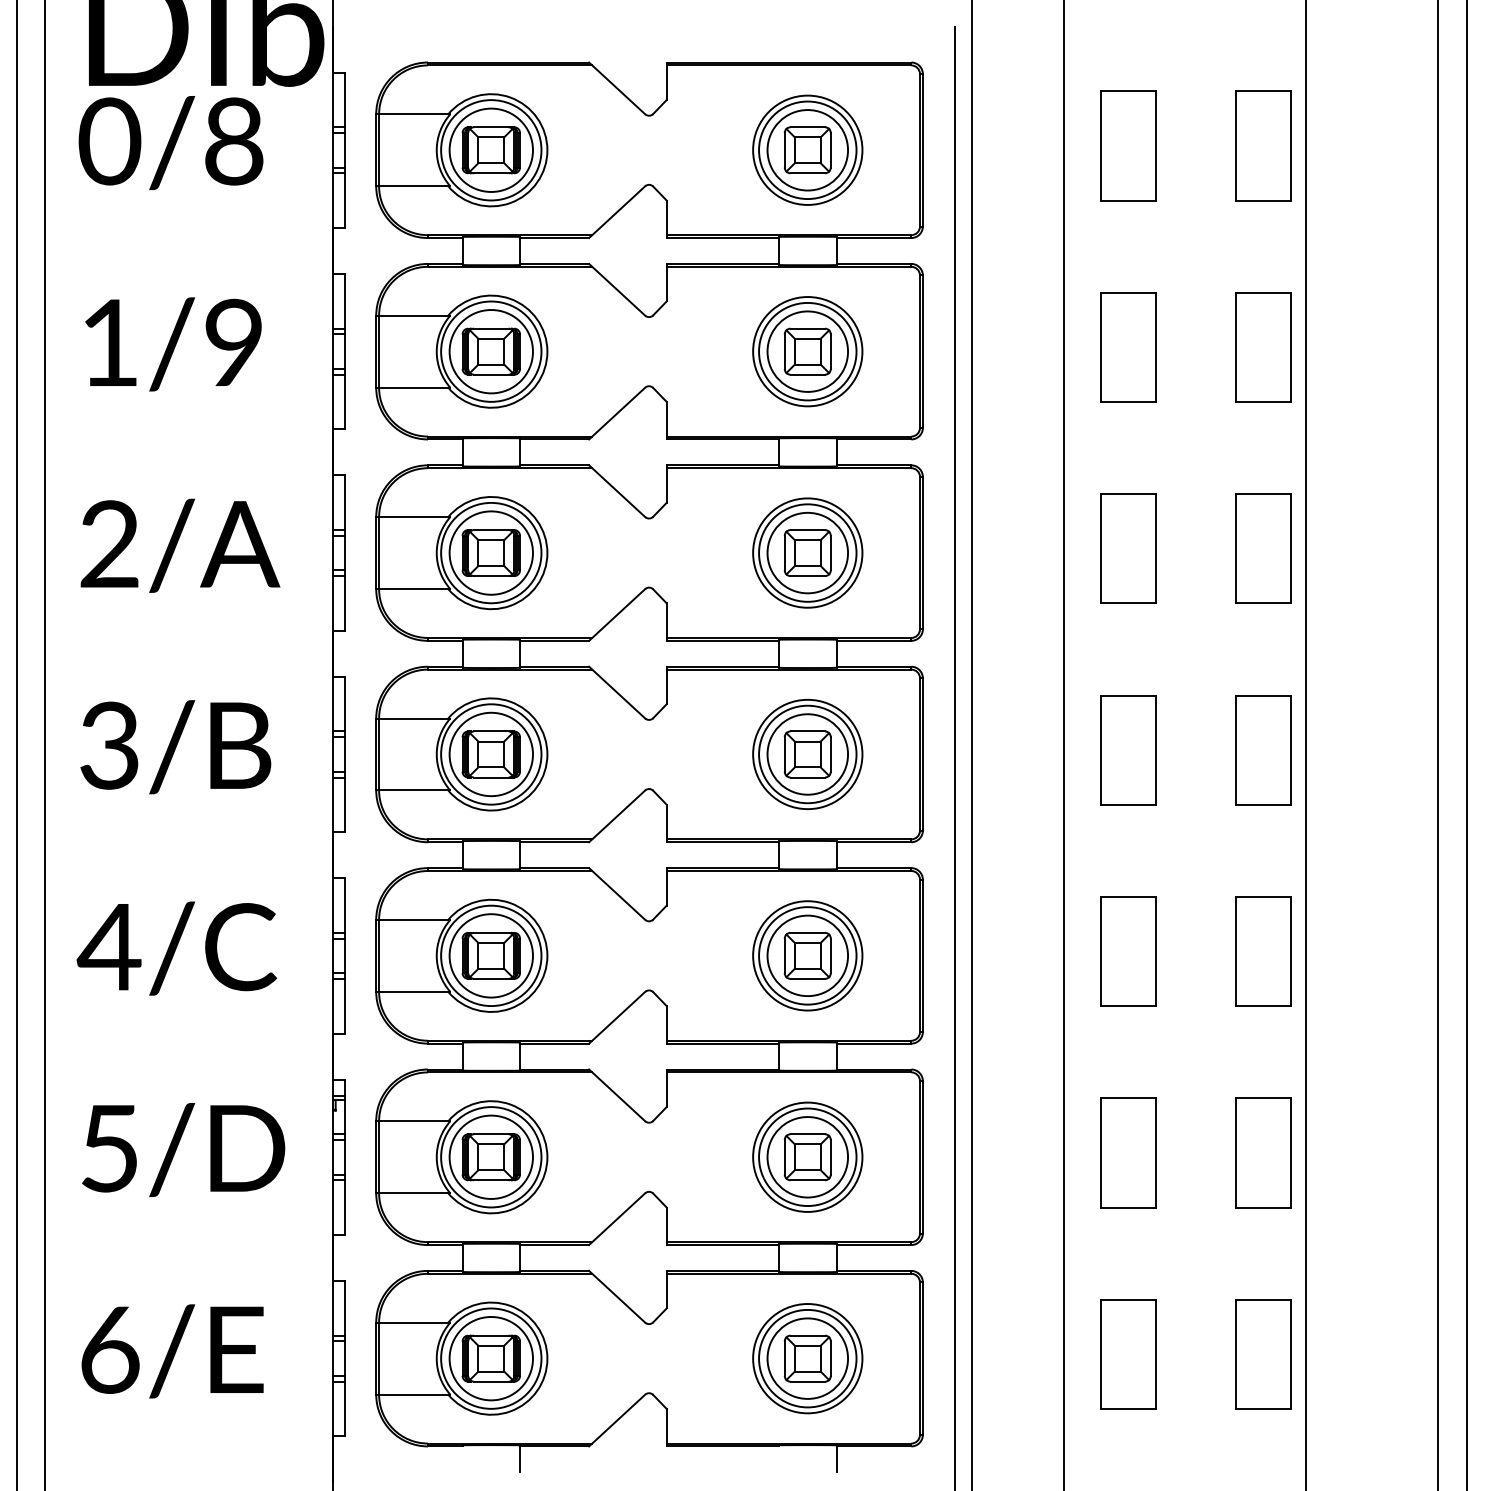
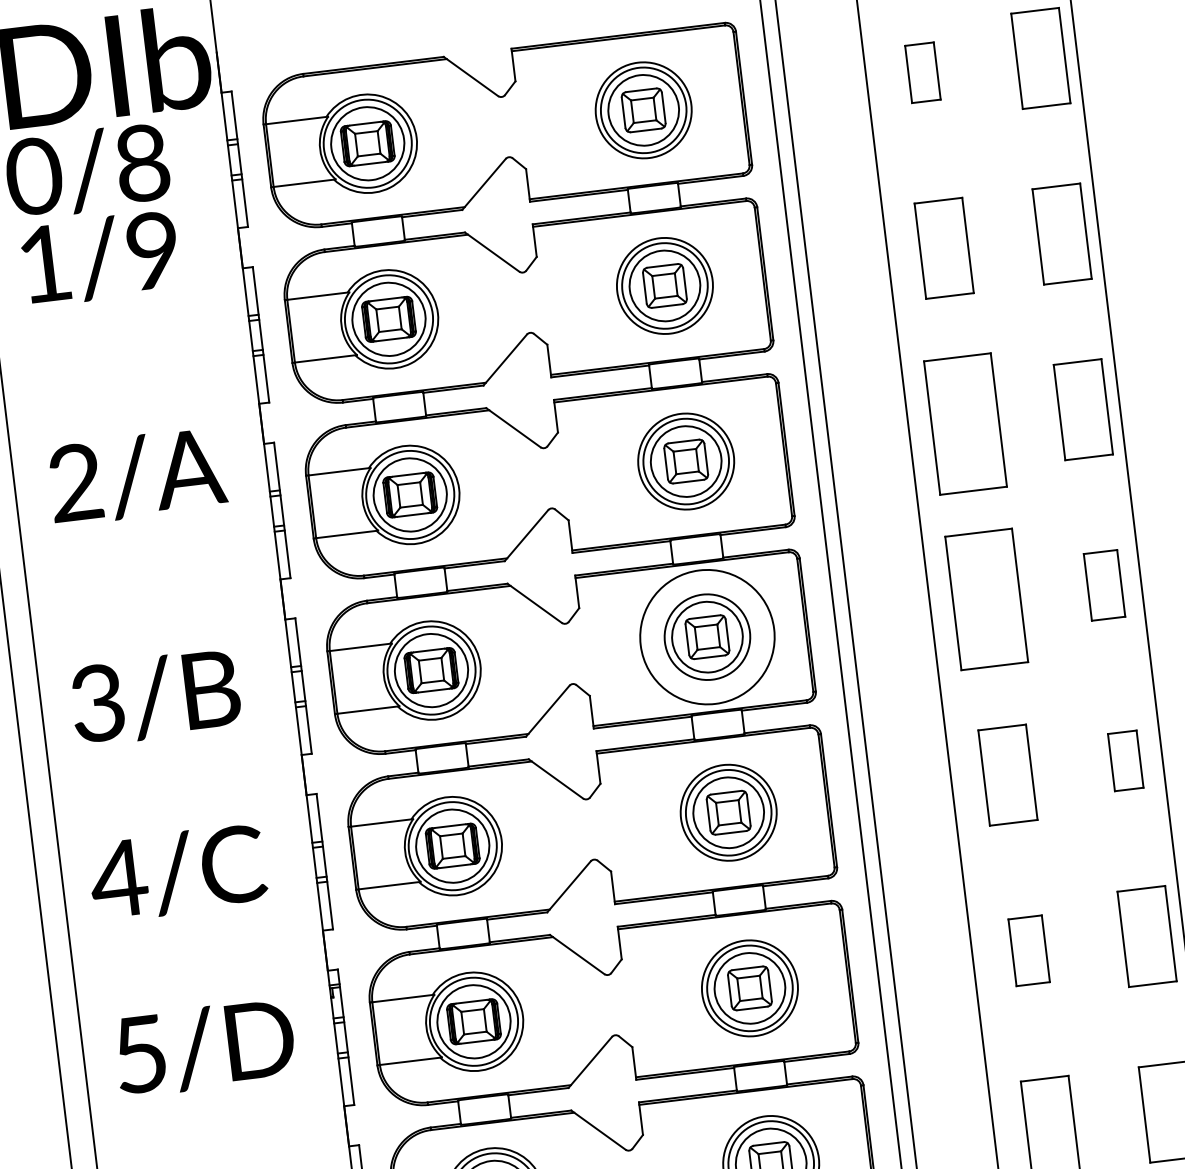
part: (1128, 145) -> (922, 72), size x0.6
text: (173, 344) -> (100, 258), moved
text: (180, 545) -> (137, 476), moved
part: (1128, 548) -> (965, 423), size x1.4
part: (1128, 750) -> (986, 599), size x1.4
part: (1263, 750) -> (1104, 585), size x0.7
circle: (807, 754) -> (707, 637), size x1.4
part: (1263, 951) -> (1125, 760), size x0.6
part: (1128, 1152) -> (1029, 950), size x0.7

